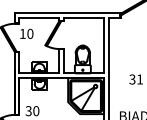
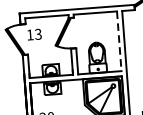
text: (30, 33) -> (38, 33), 10 -> 13
line: (104, 45) -> (119, 40), solid -> dashed

